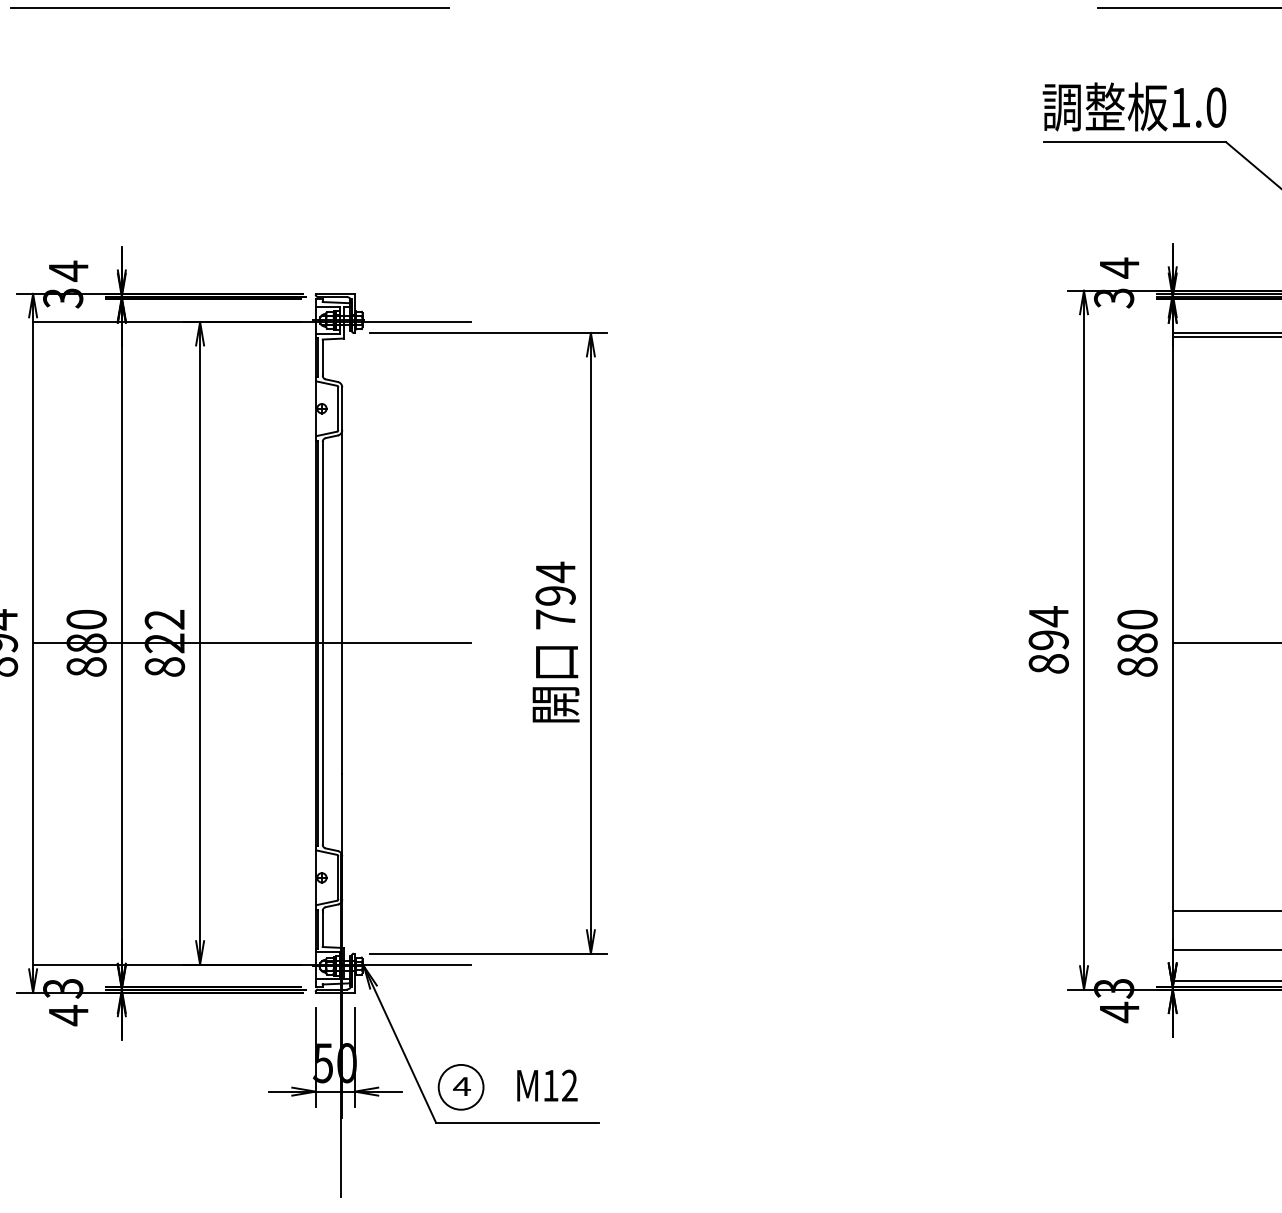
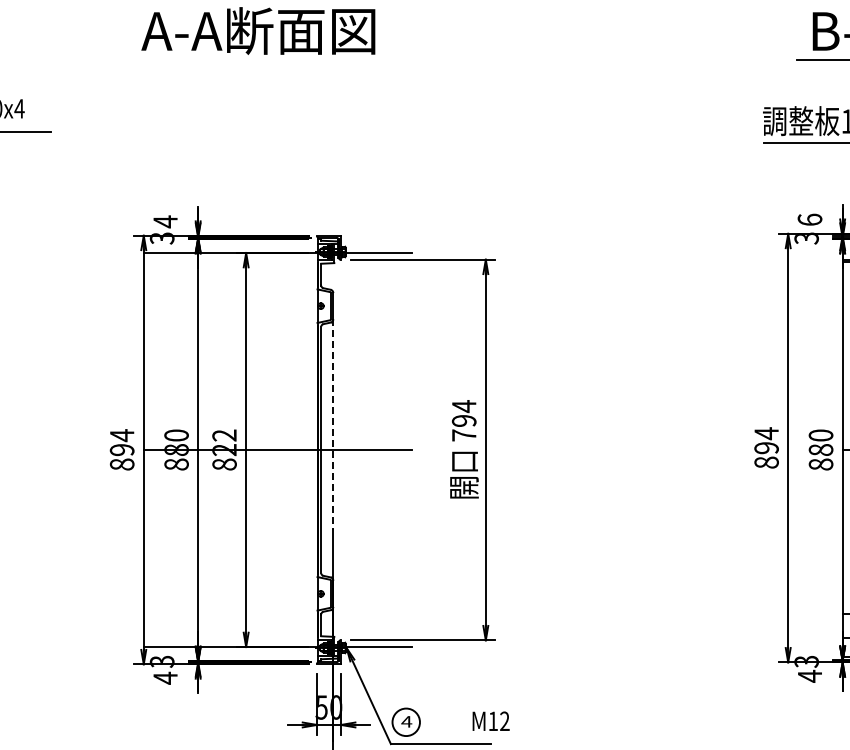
line: (229, 8) -> (264, 60), removed
text: (1118, 267) -> (809, 219), 4 -> 6
line: (342, 603) -> (333, 425), solid -> dashed
text: (546, 1084) -> (490, 720), moved

